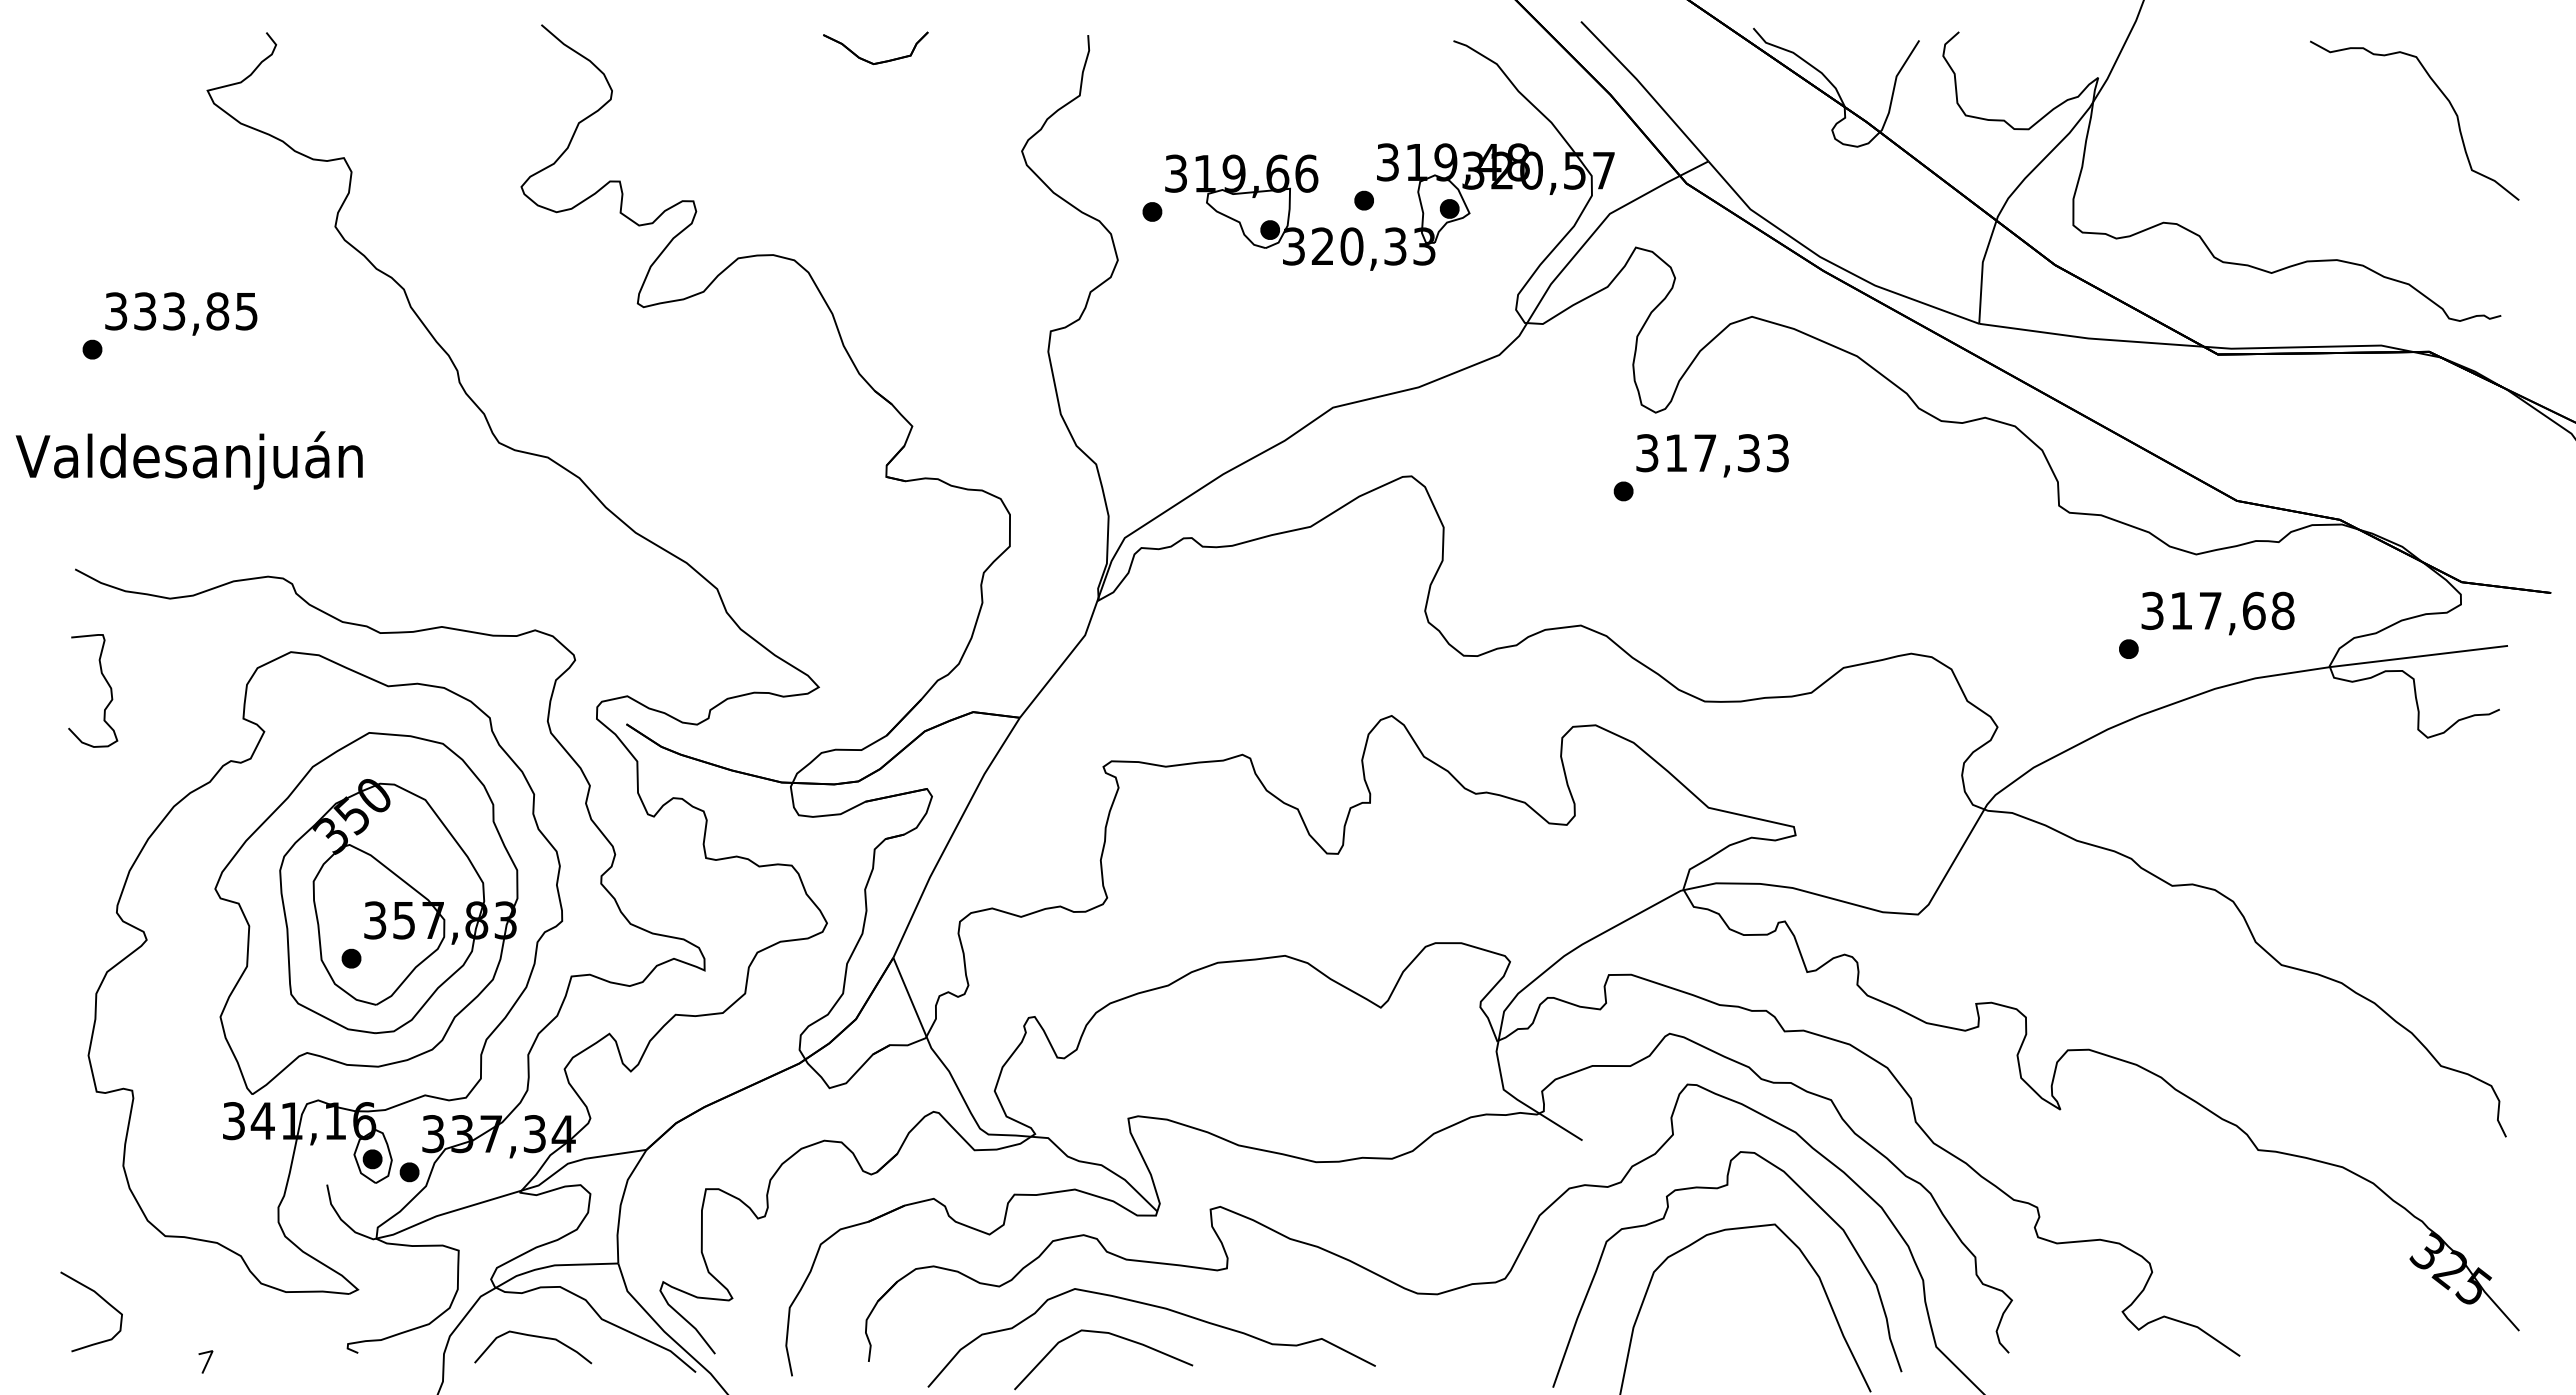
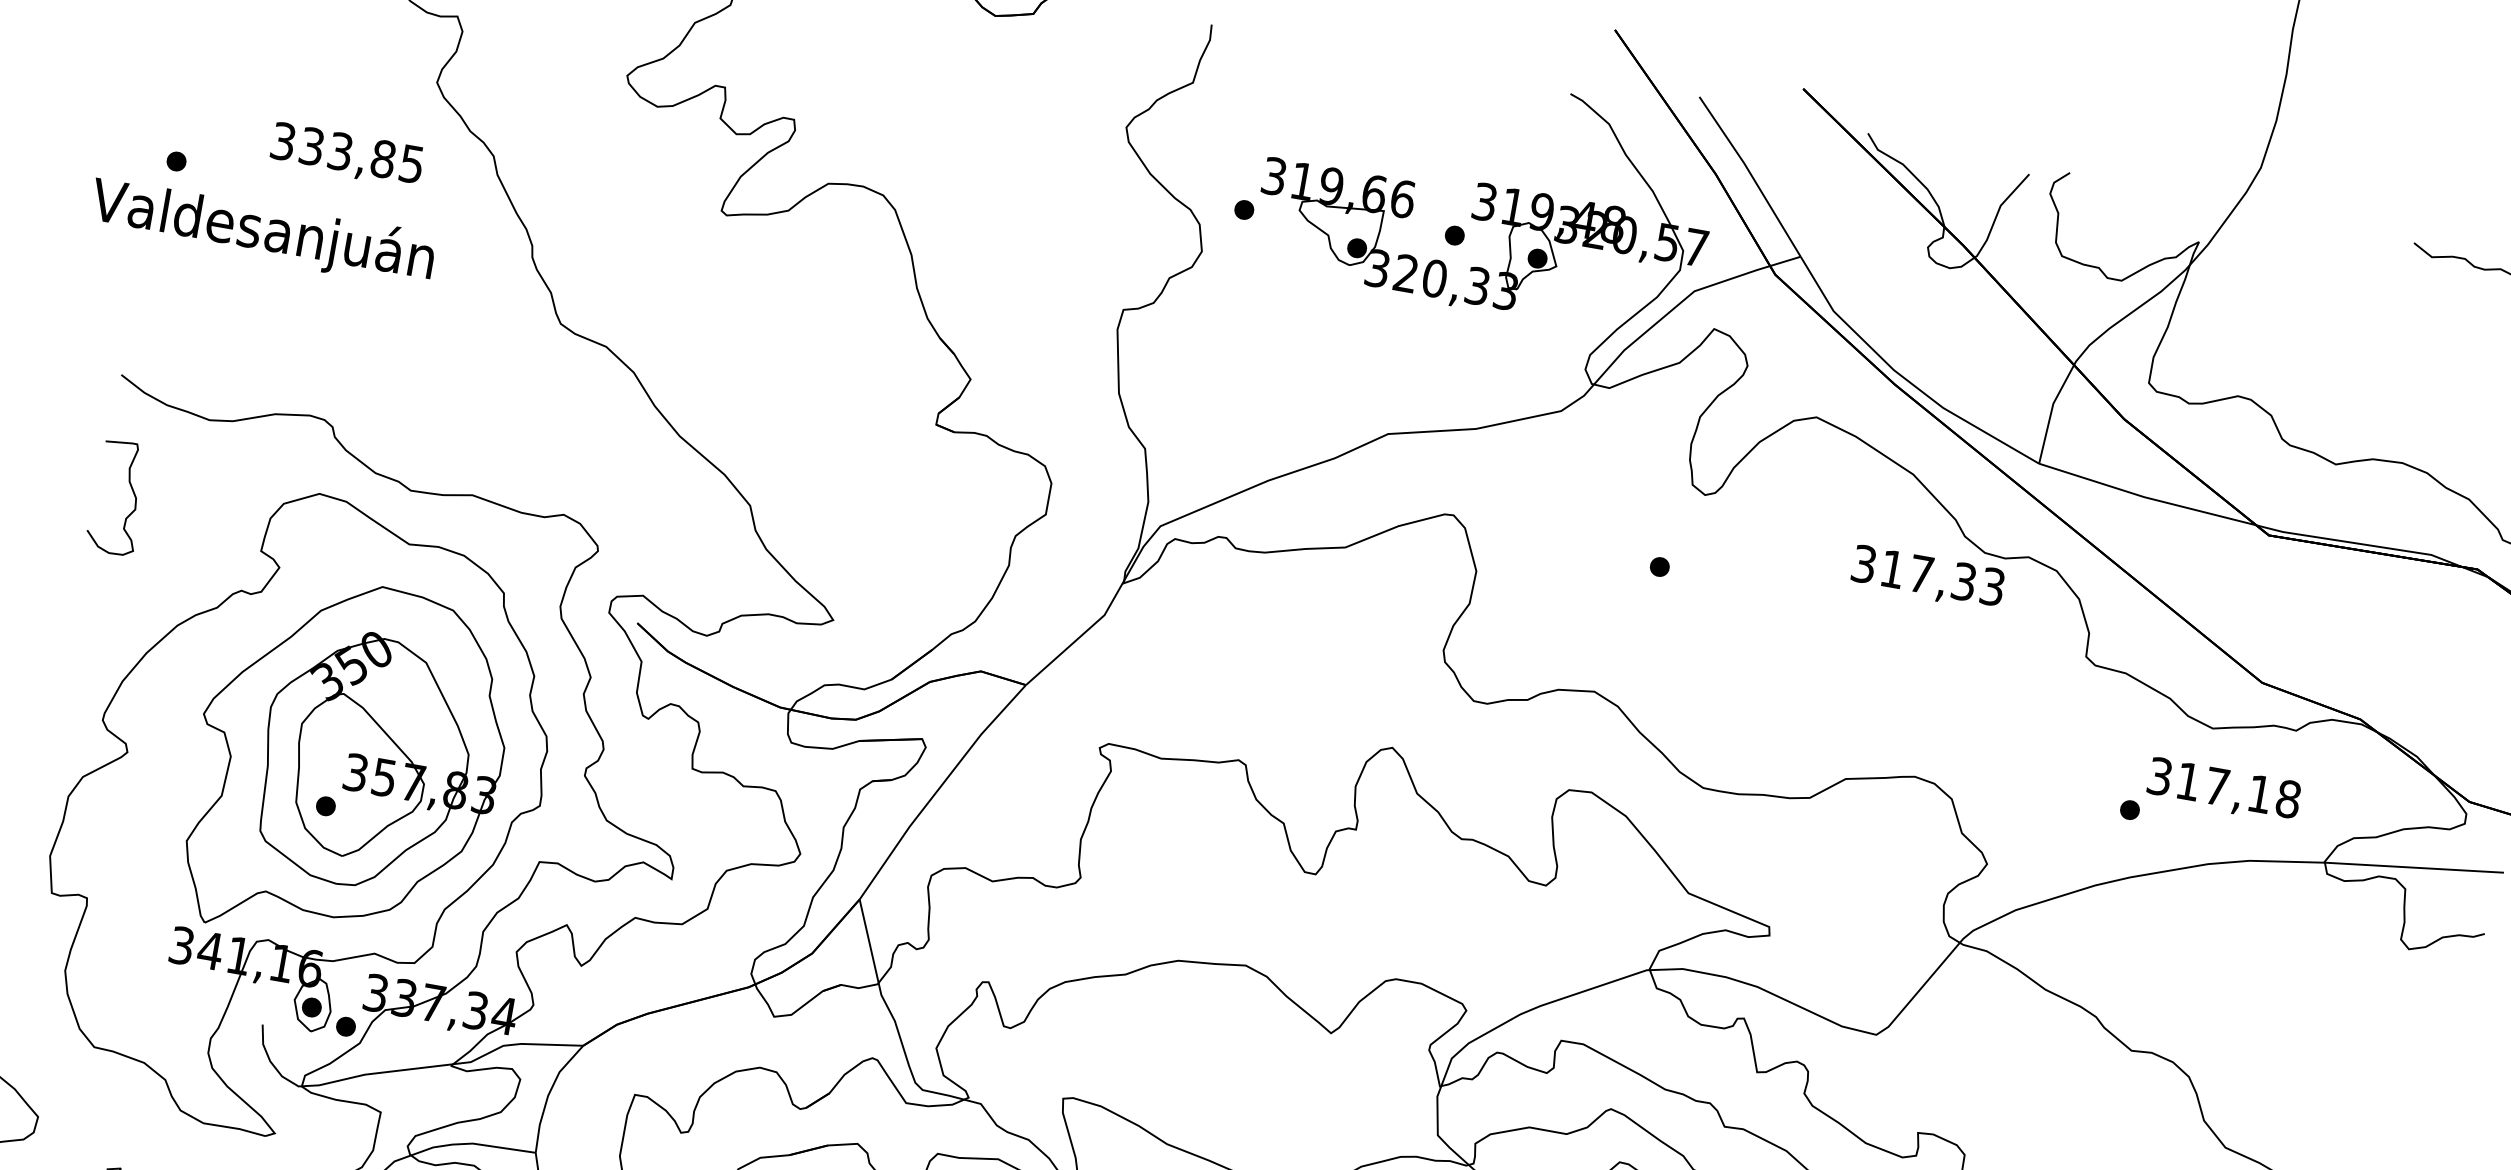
text: (181, 313) -> (347, 154), moved
text: (1712, 455) -> (1927, 577), moved
text: (188, 460) -> (261, 232), moved
text: (2254, 610) -> (2260, 793), 317,68 -> 317,18

